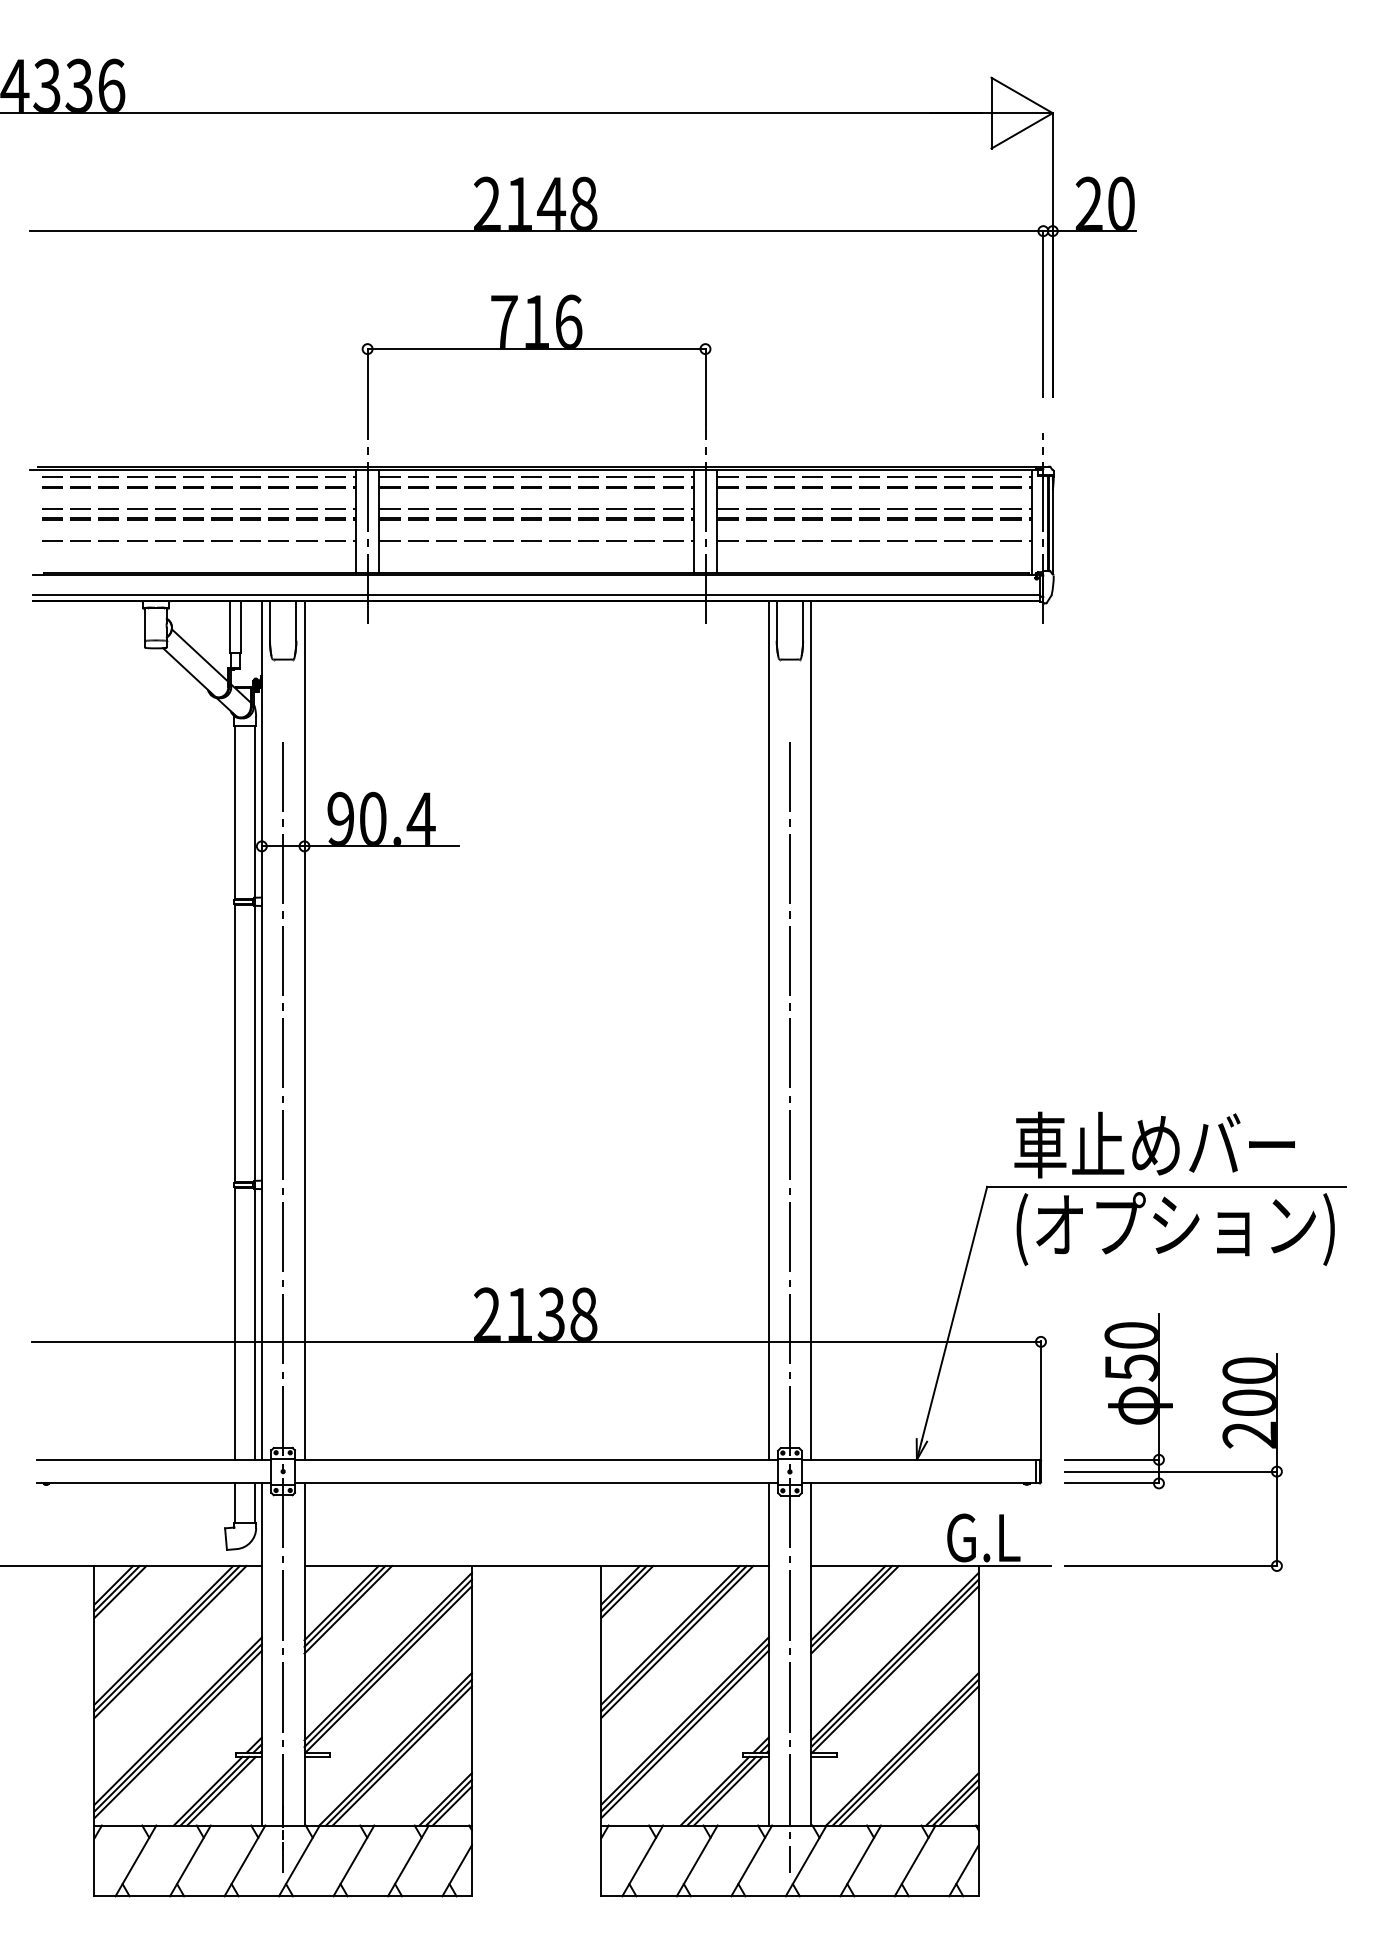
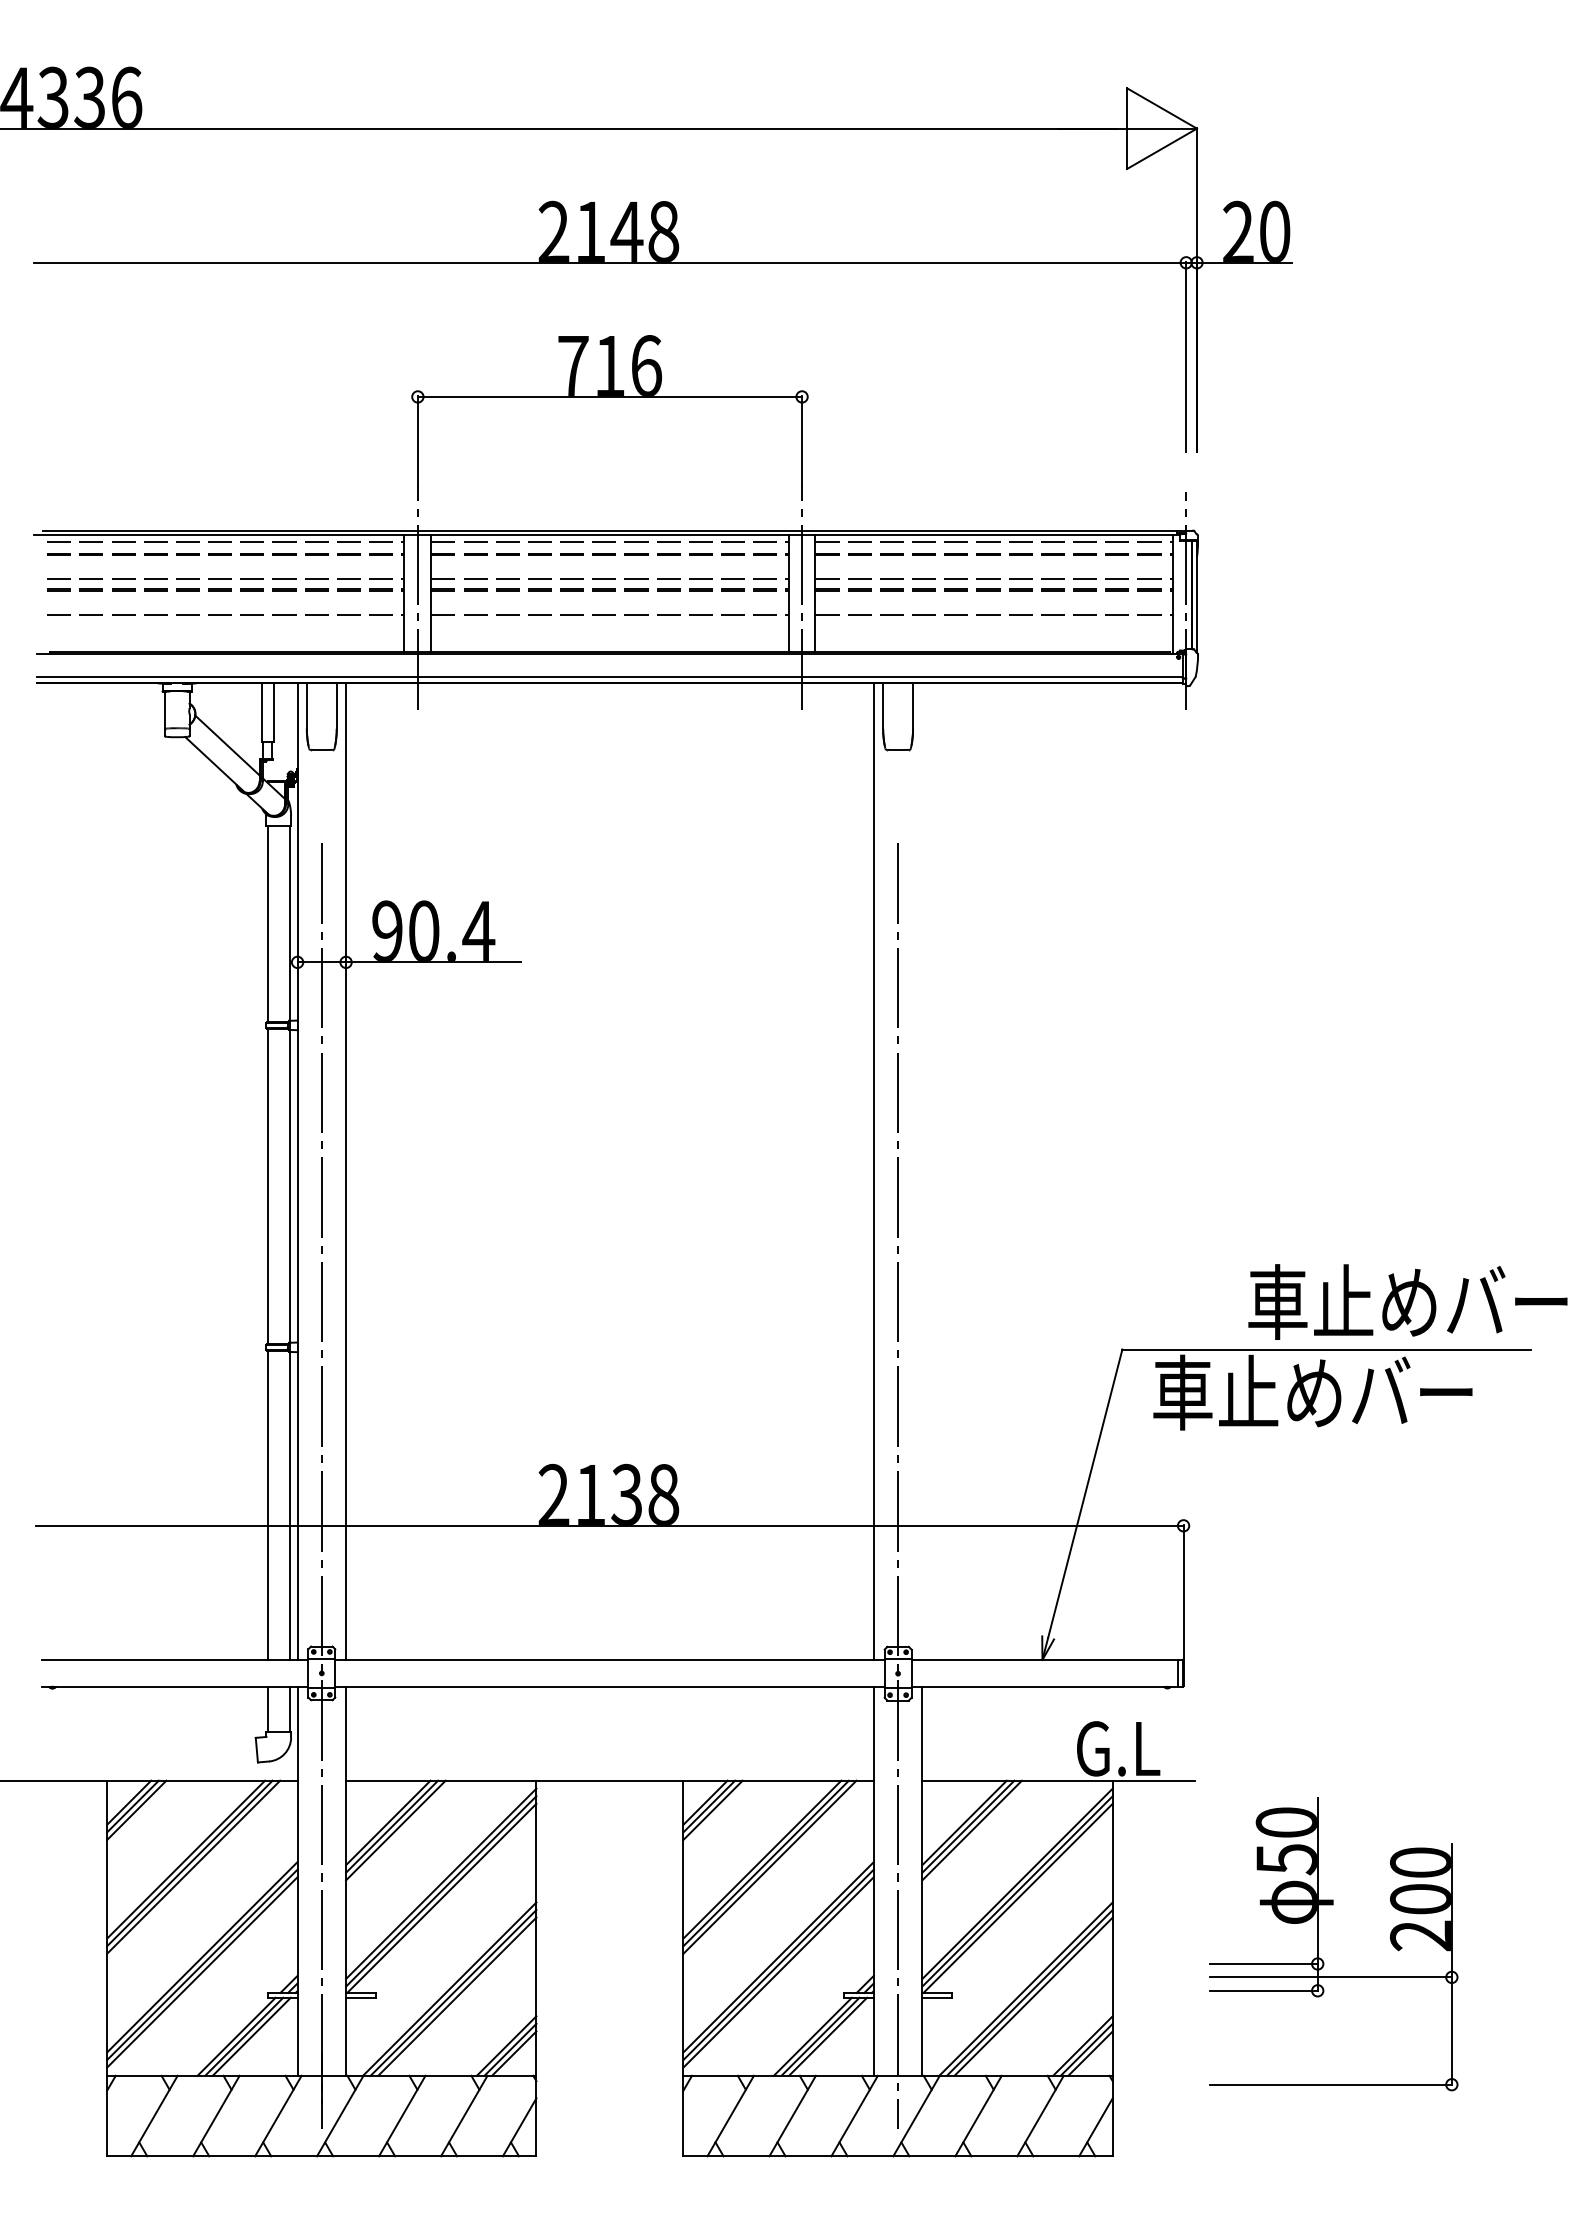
line: (811, 1030) -> (922, 1171), removed
text: (1154, 1144) -> (1407, 1301), moved
text: (1174, 1228) -> (1335, 1396), (オプション) -> 車止めバー
part: (1159, 1442) -> (1318, 1944), moved

